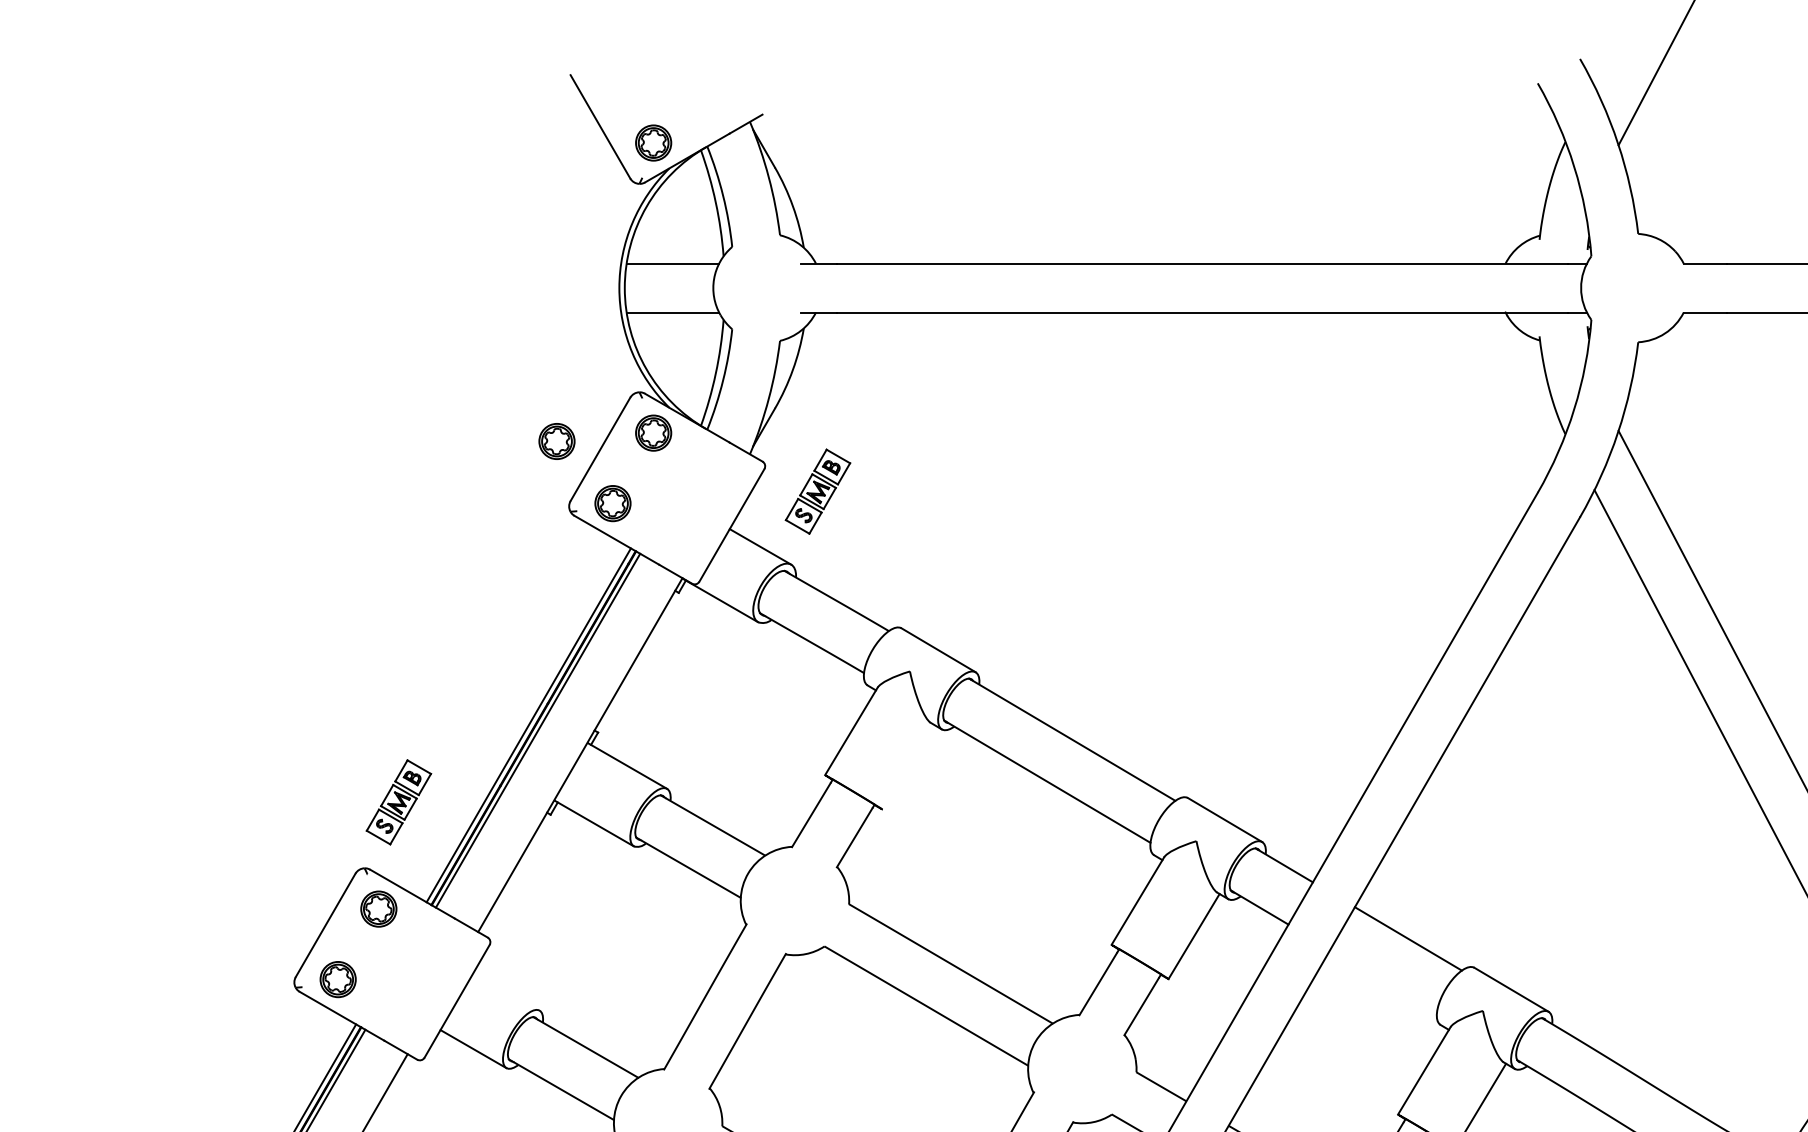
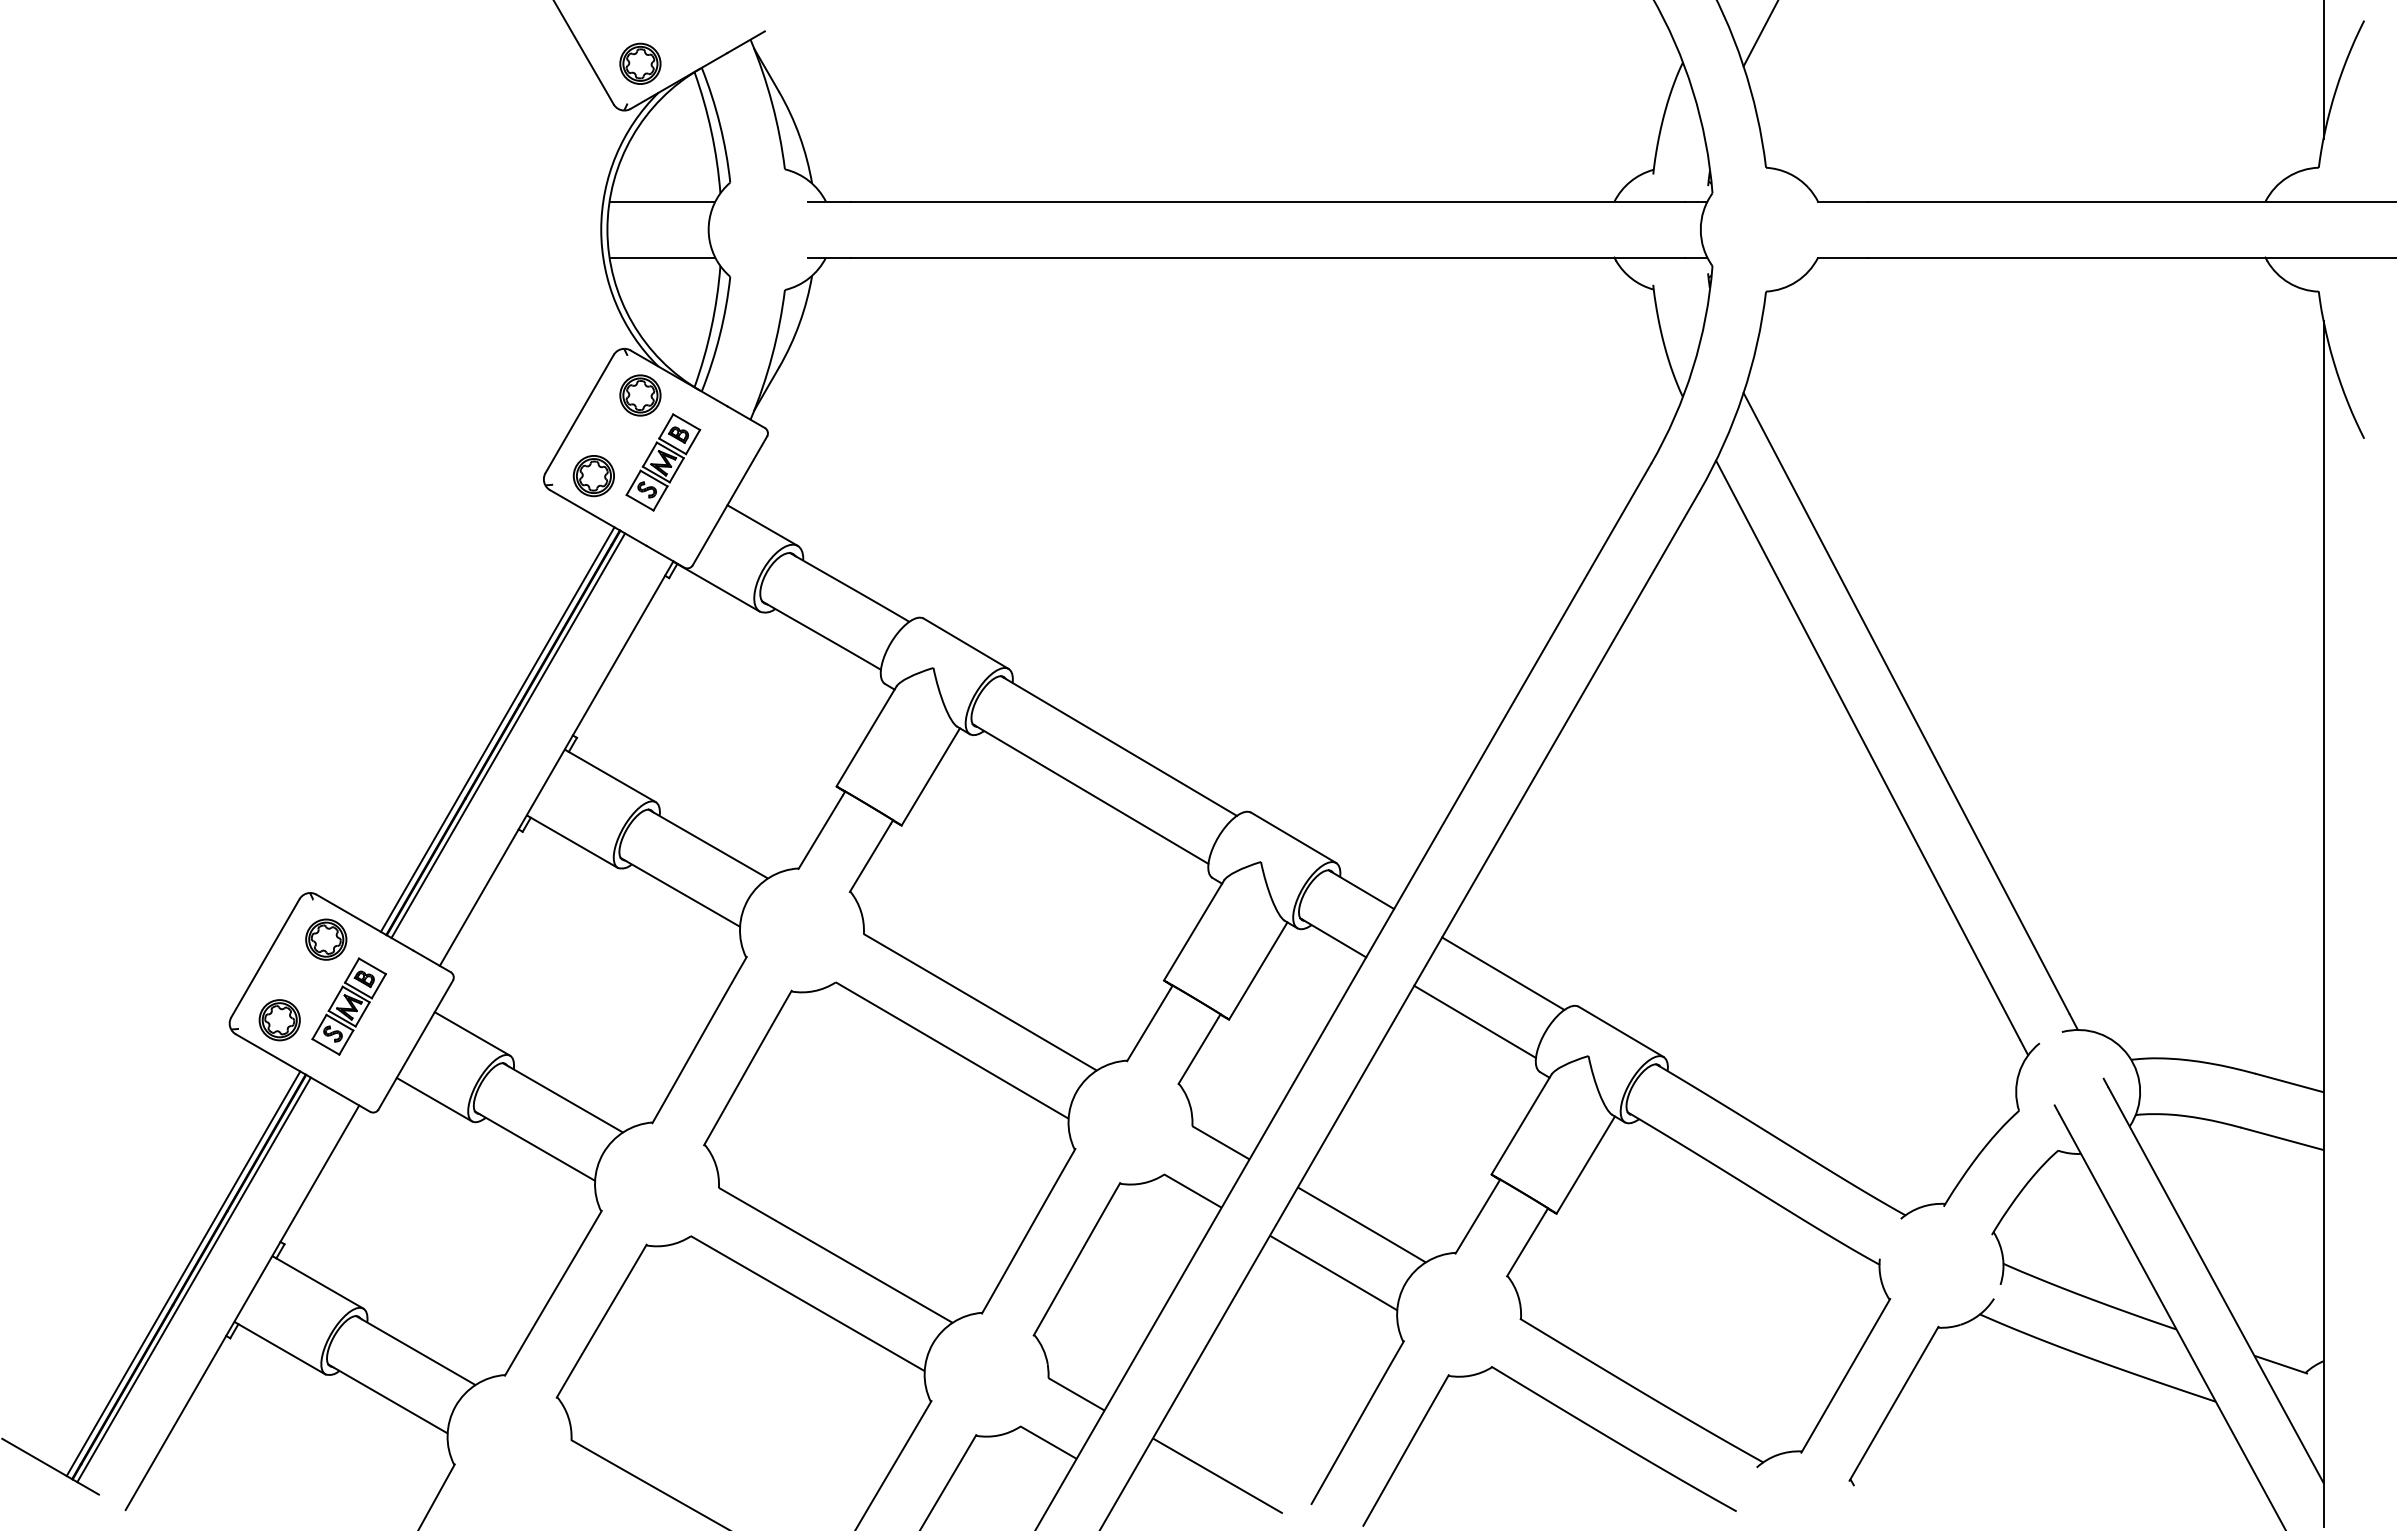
part: (556, 441) -> (529, 405), removed
part: (818, 491) -> (663, 462), moved
line: (907, 766) -> (930, 776), added
part: (398, 802) -> (348, 1006), moved
line: (1383, 980) -> (1474, 1021), added
line: (506, 991) -> (472, 1033), added

